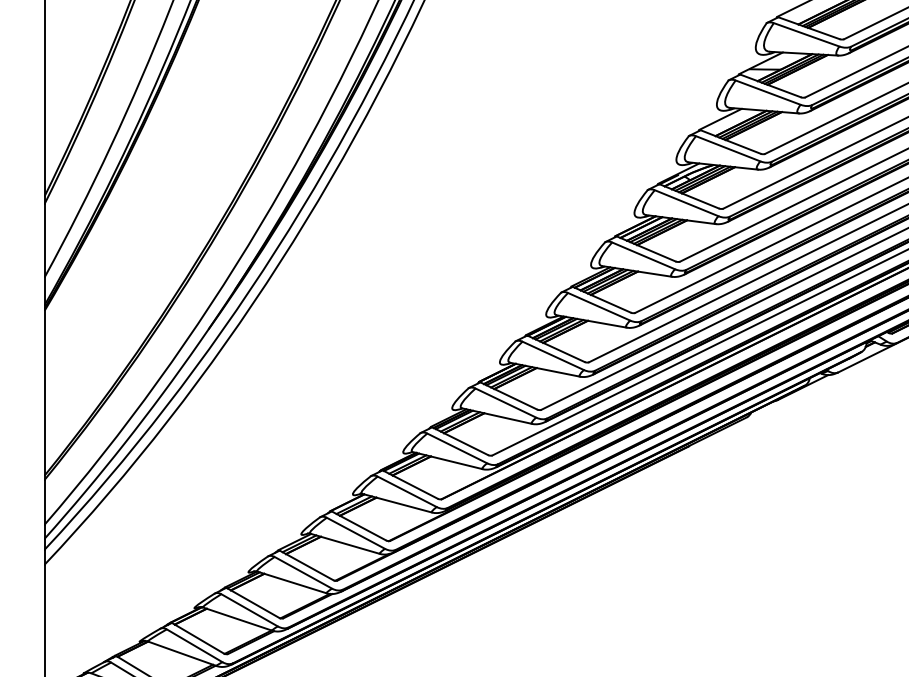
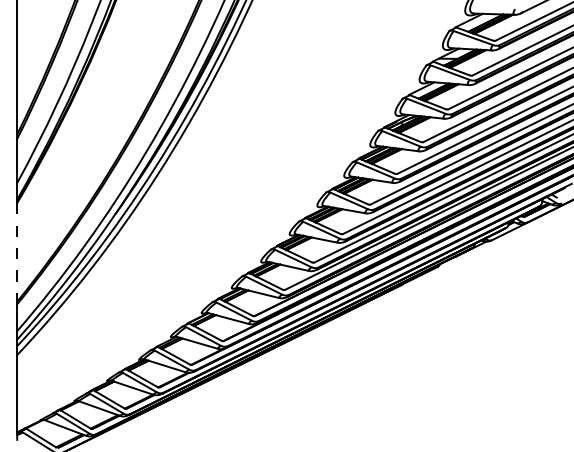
line: (45, 393) -> (17, 252), solid -> dashed

